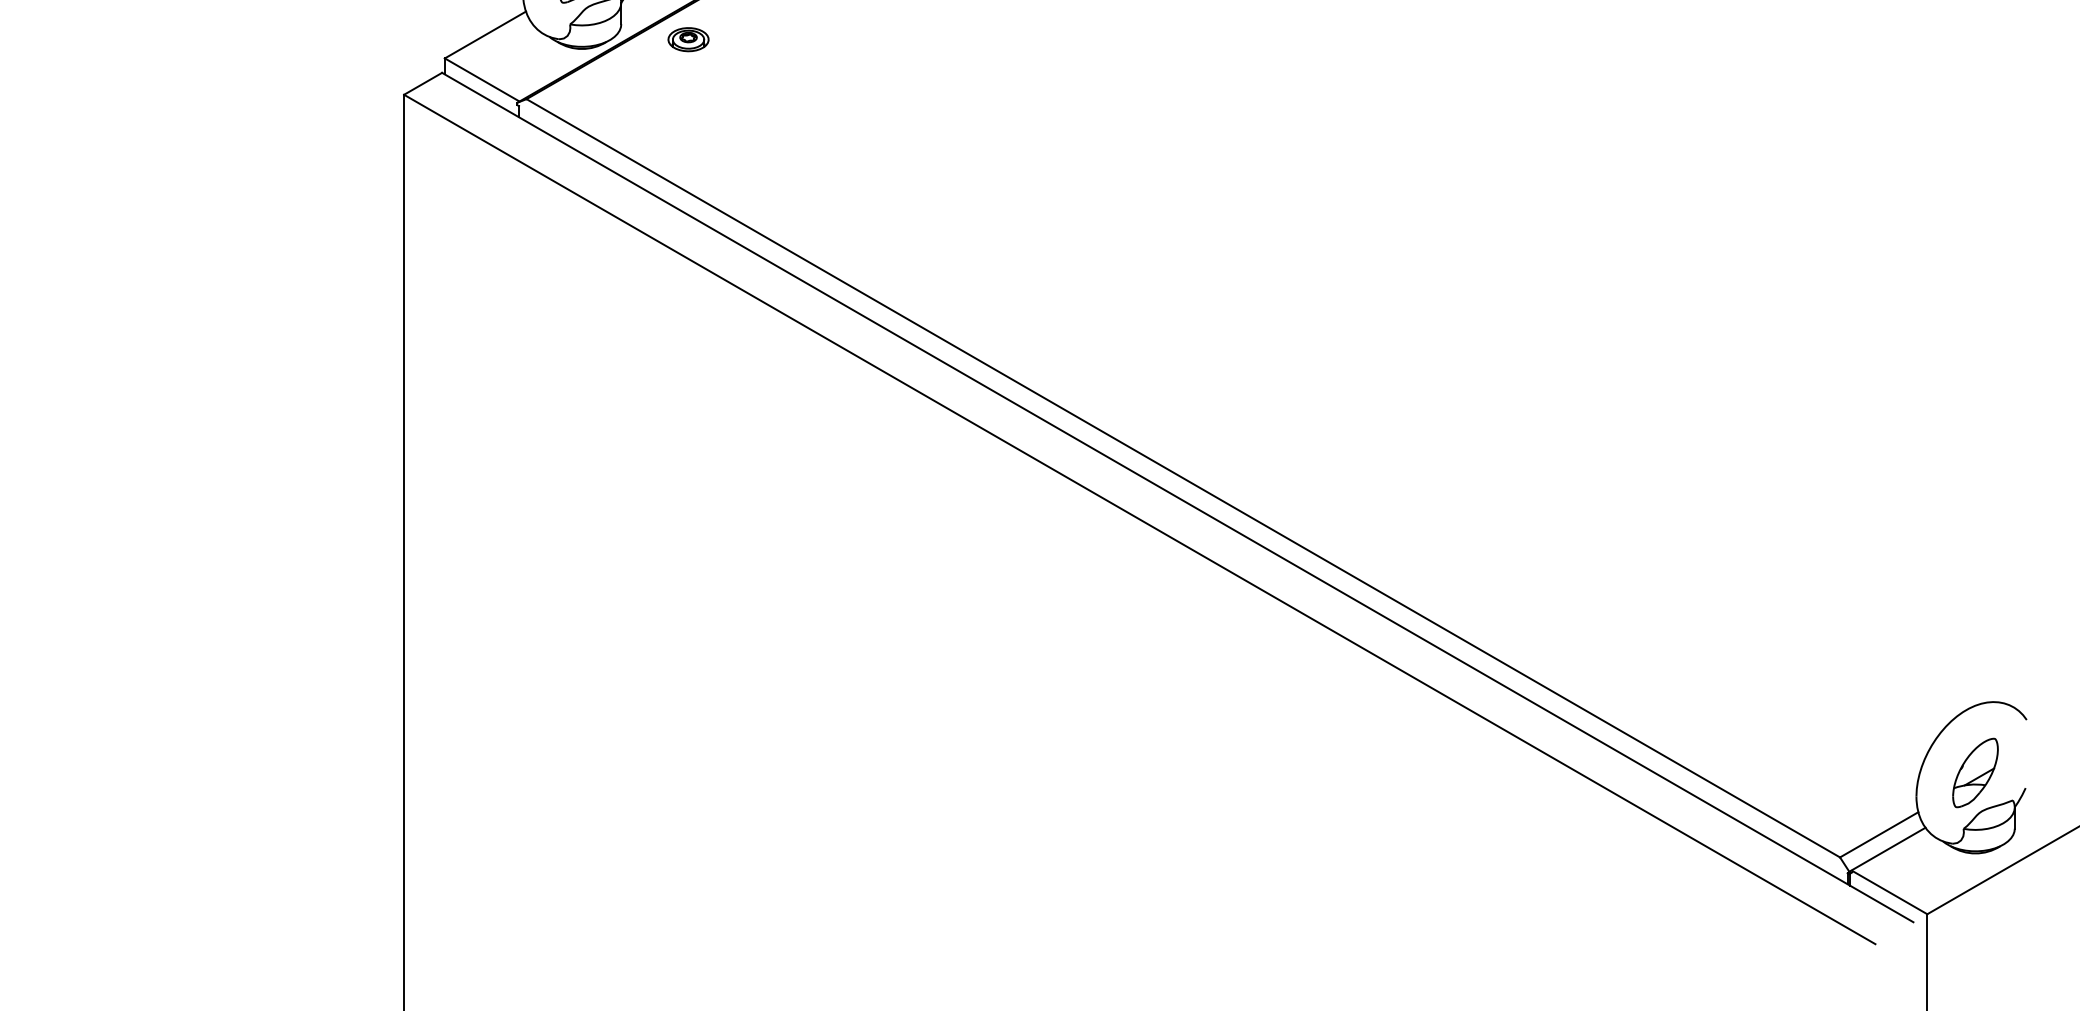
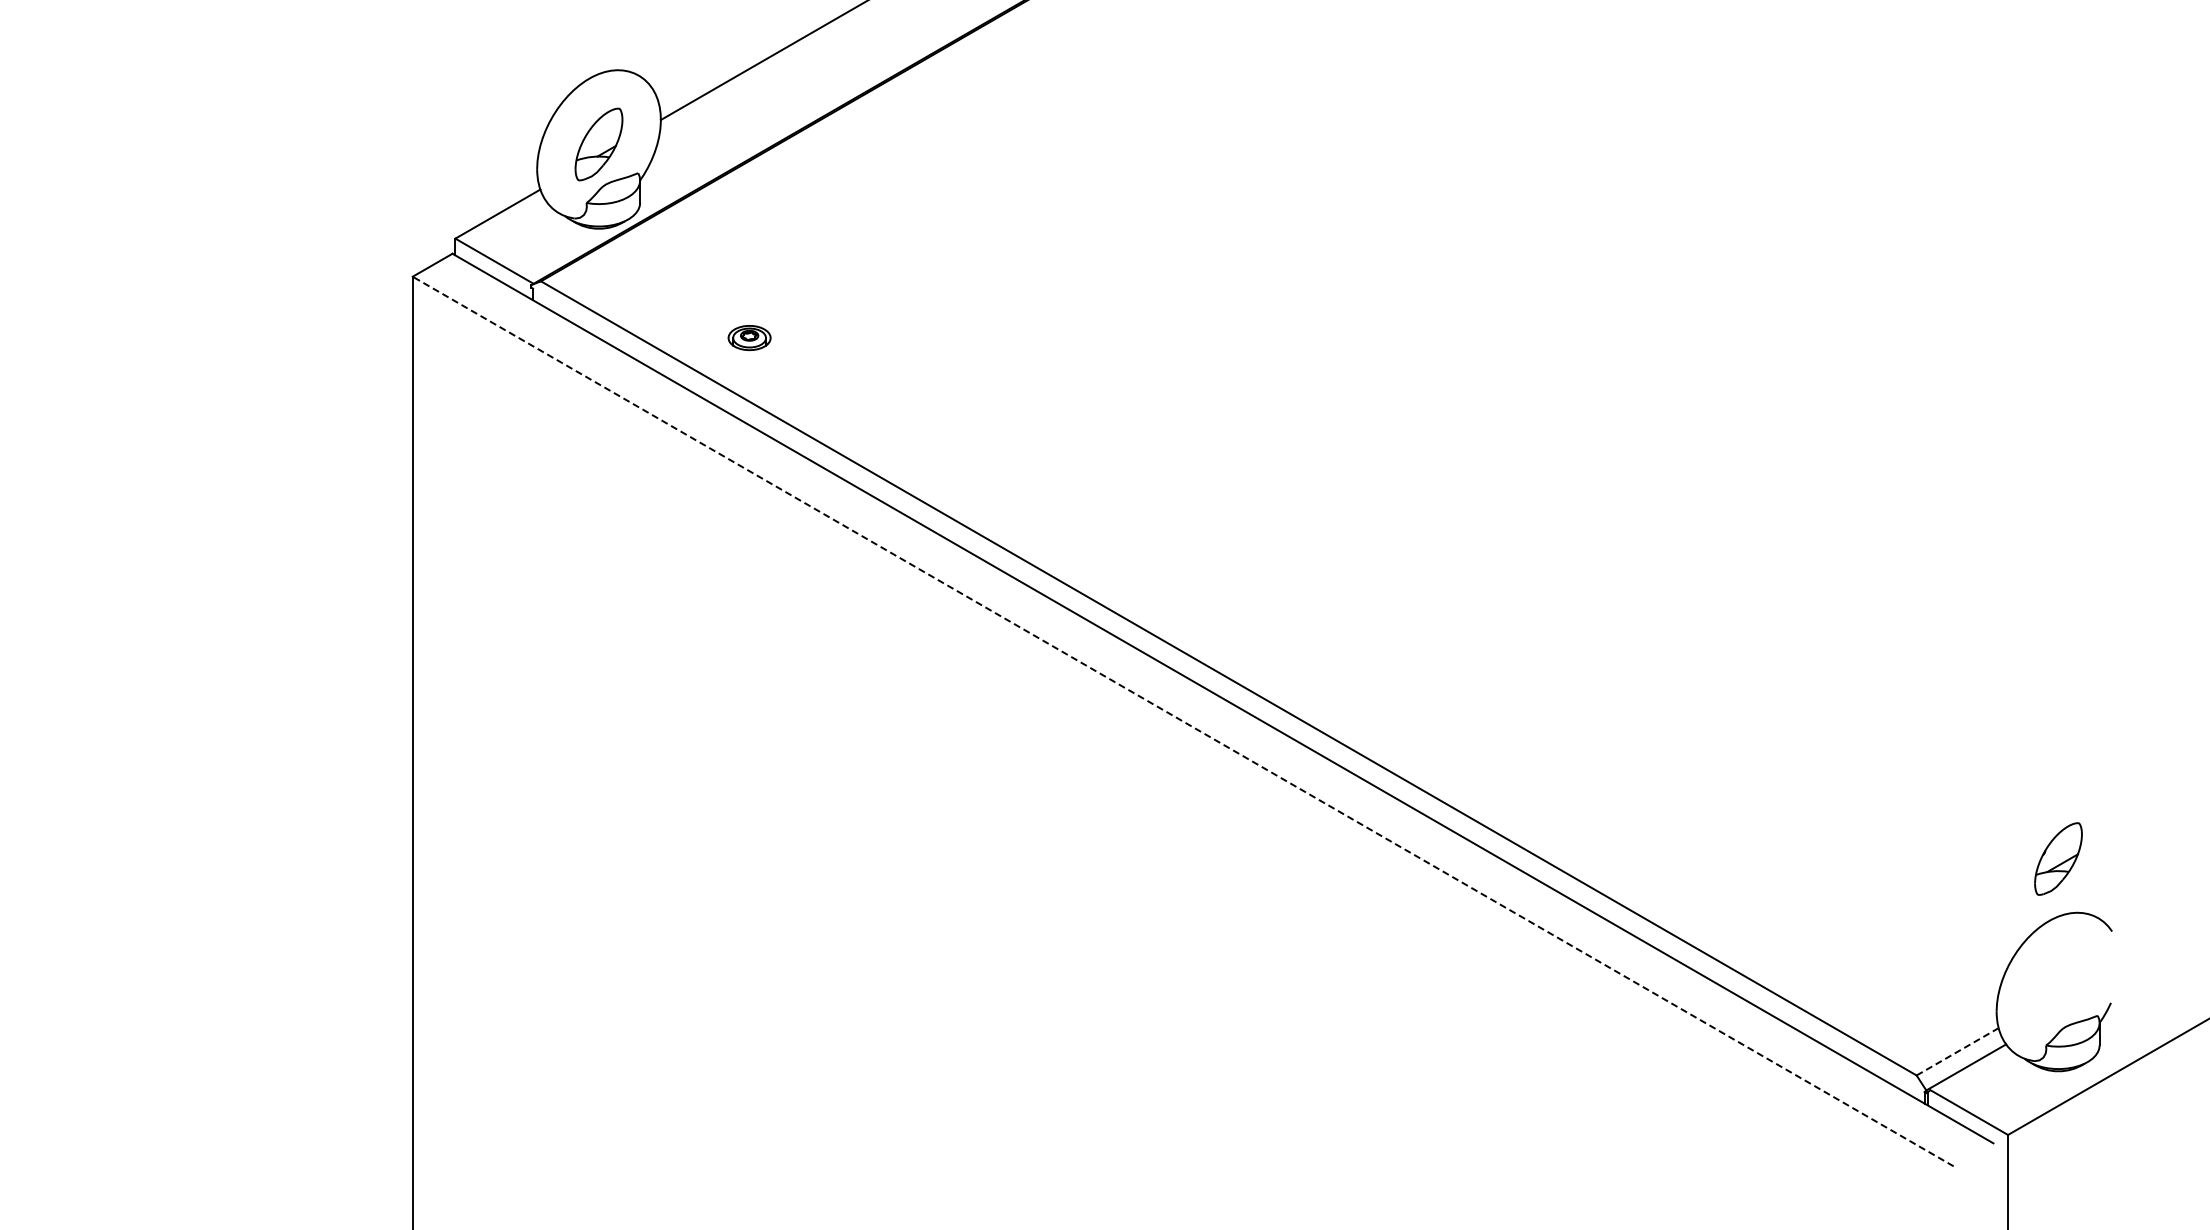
part: (688, 40) -> (749, 338), moved
line: (1140, 519) -> (1183, 721), solid -> dashed
part: (1975, 772) -> (2058, 858), moved
line: (1880, 834) -> (1958, 1051), solid -> dashed

